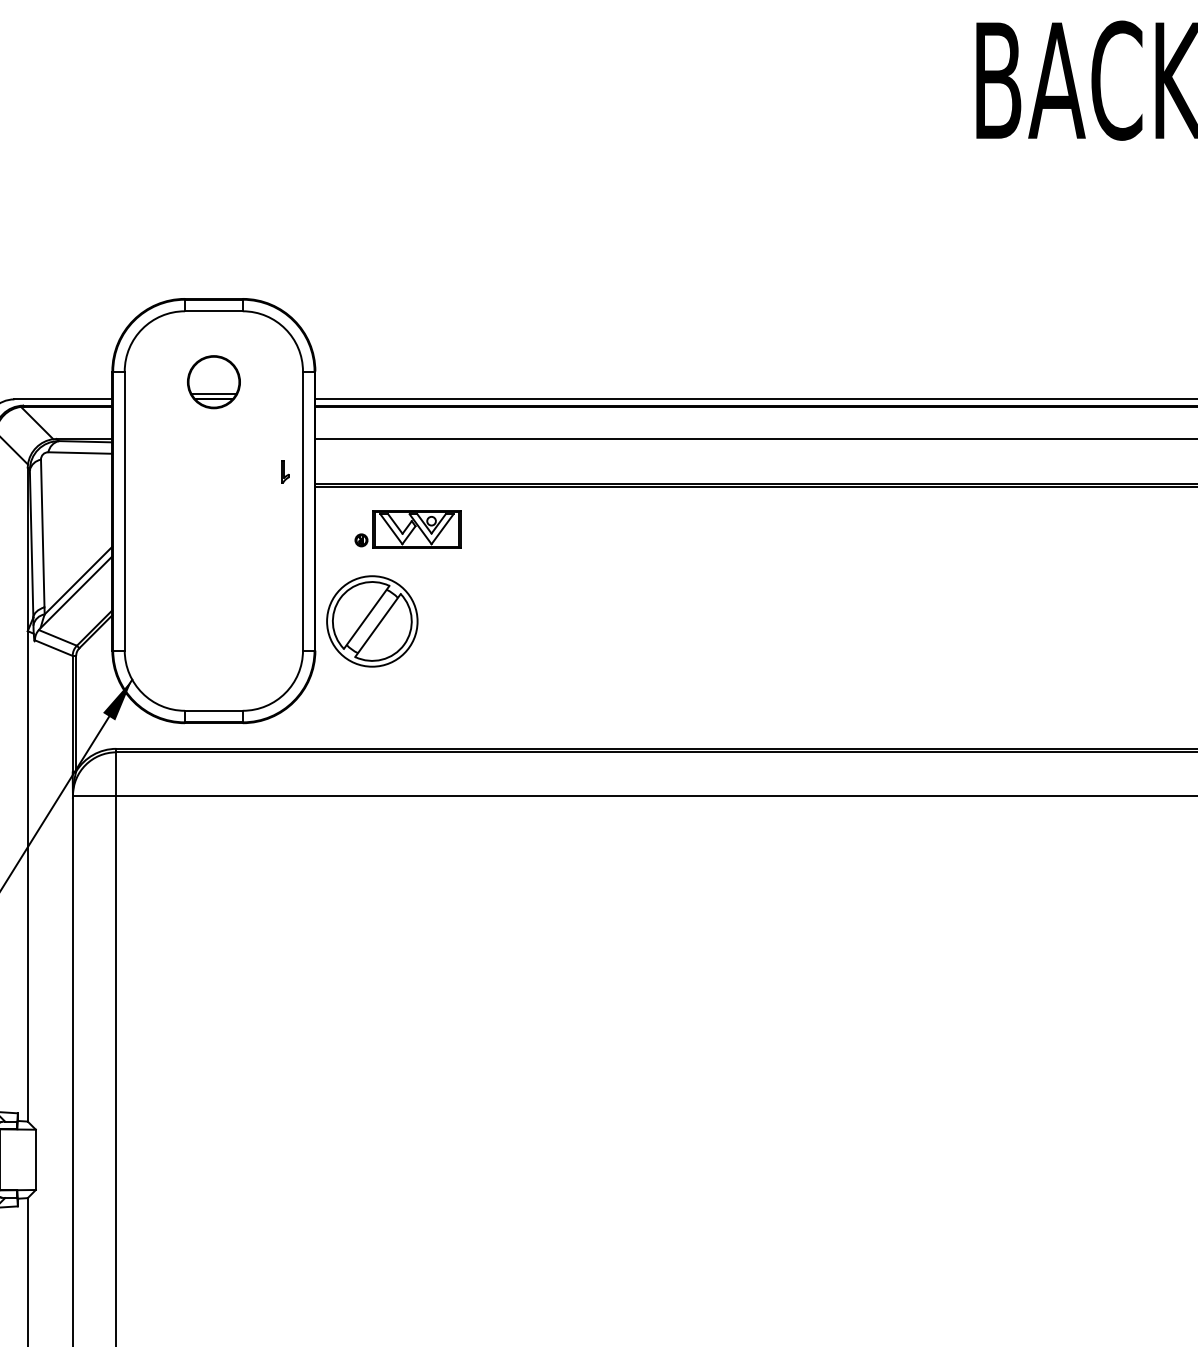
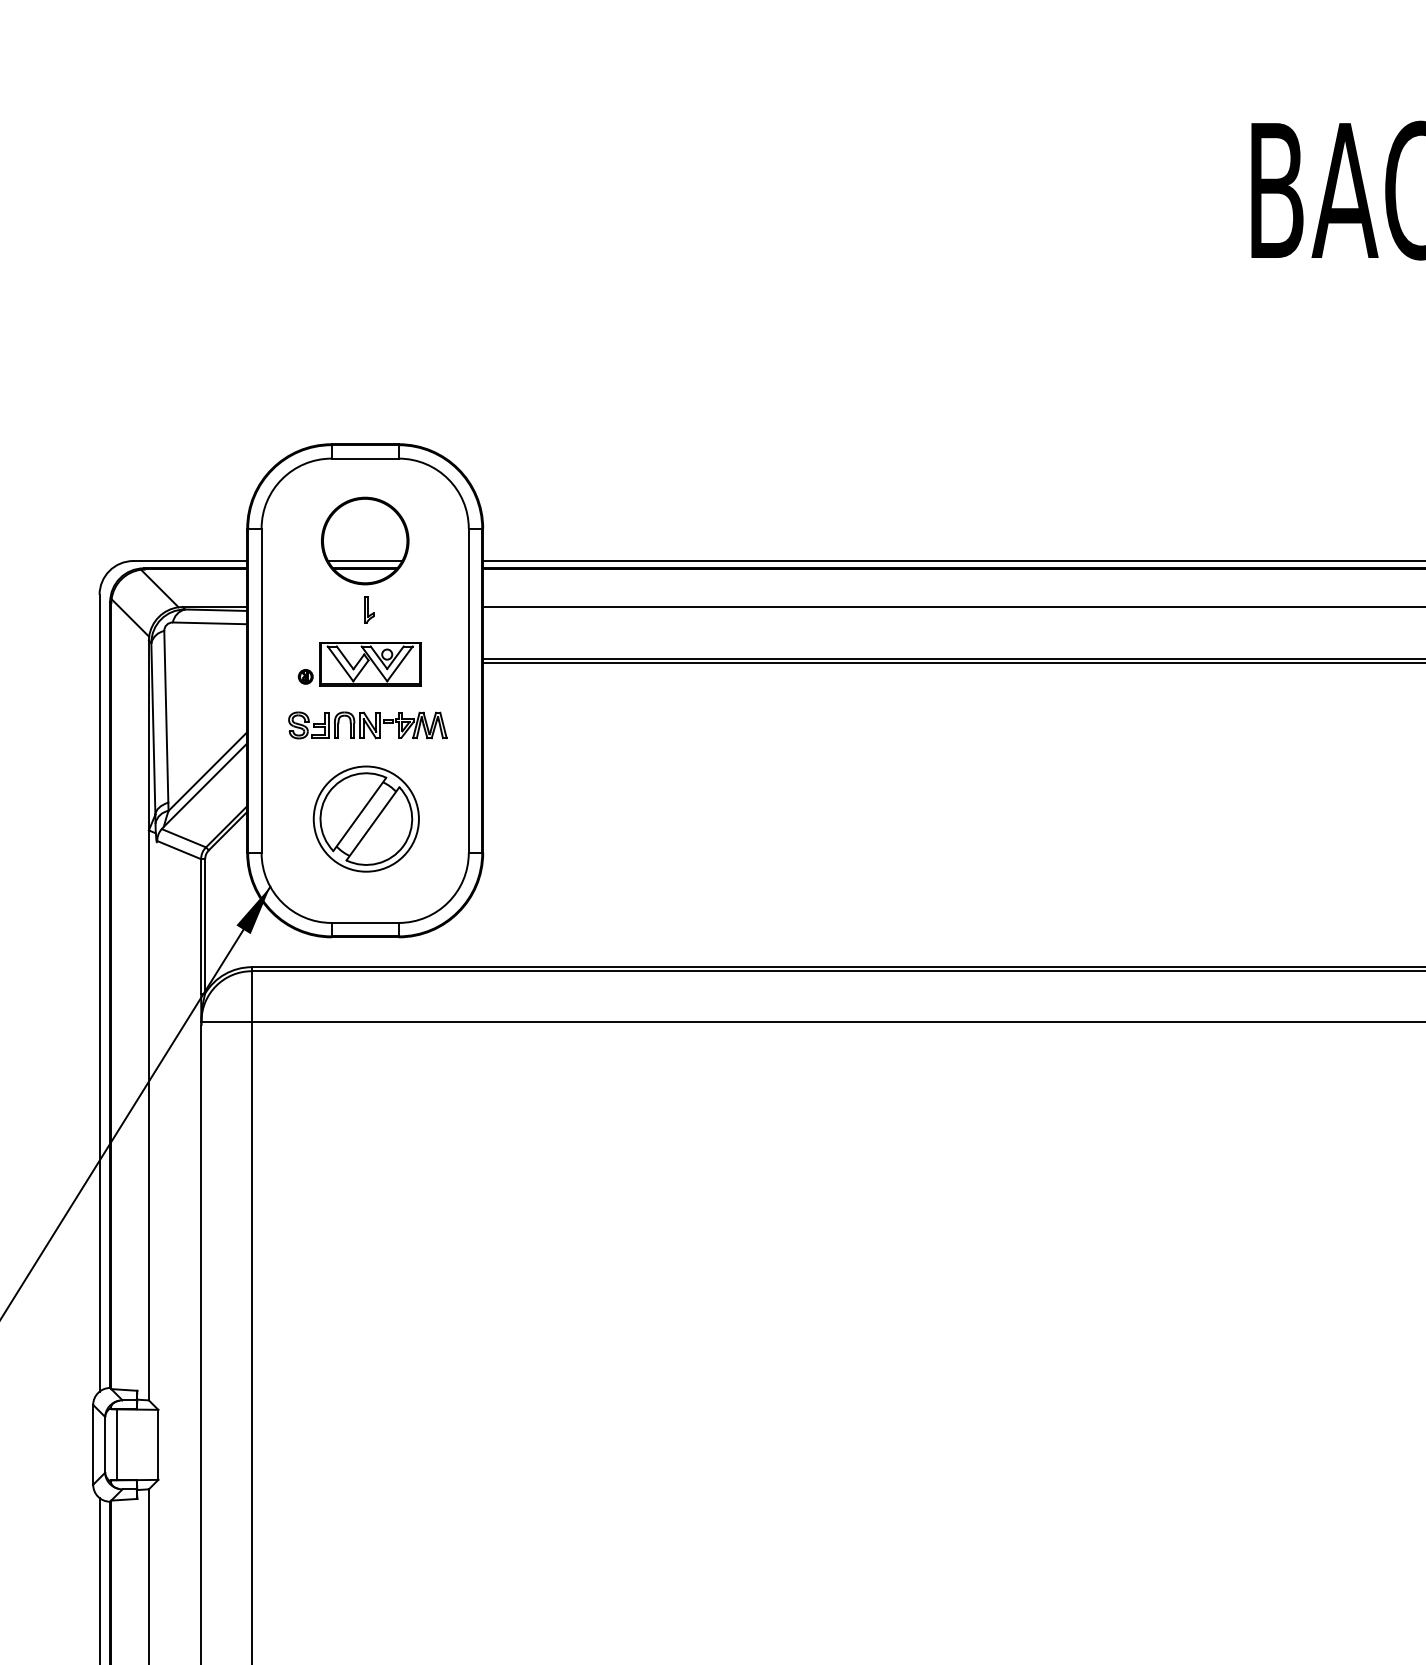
part: (214, 381) -> (365, 540), size x1.43
part: (285, 471) -> (369, 609), moved
part: (407, 529) -> (359, 664), moved
part: (215, 540) -> (367, 725), added
part: (371, 620) -> (365, 818), moved

